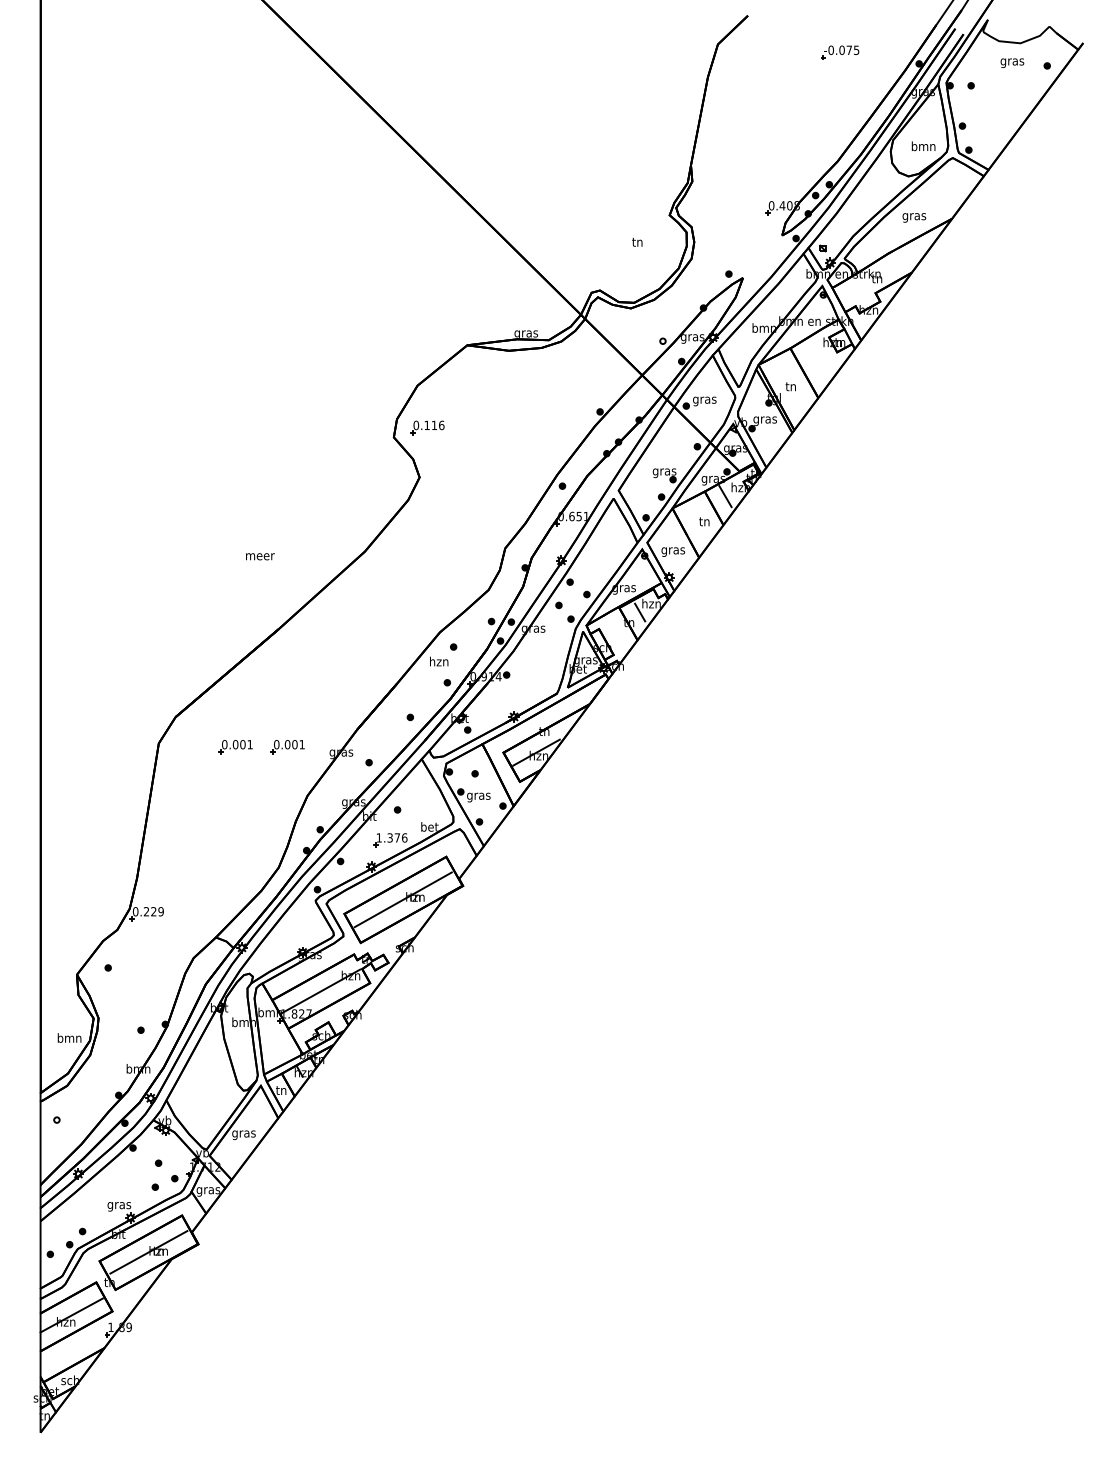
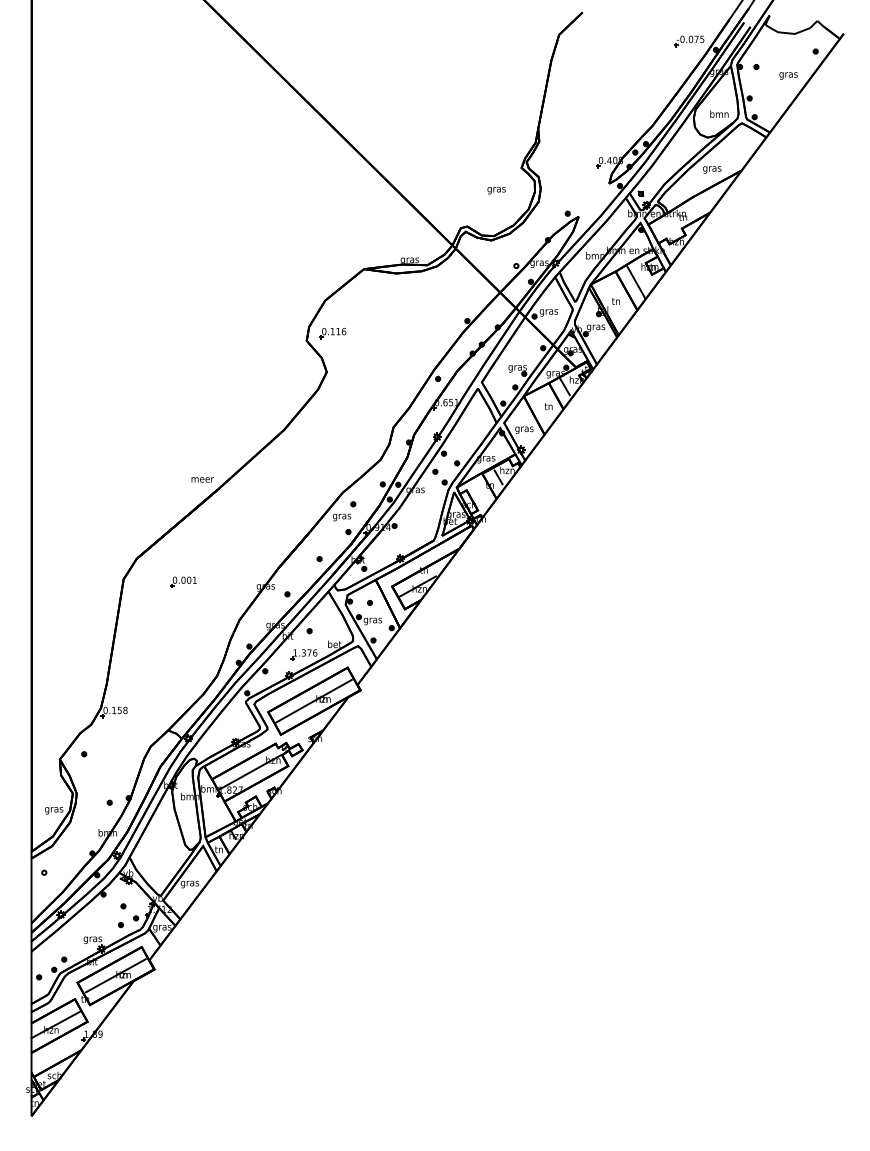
part: (840, 52) -> (689, 41), moved
text: (1012, 62) -> (788, 75), moved
text: (637, 243) -> (496, 189), tn -> gras
line: (816, 361) -> (635, 281), added
text: (260, 556) -> (202, 479), moved
text: (438, 662) -> (341, 516), hzn -> gras
part: (287, 747) -> (223, 582), removed
text: (153, 911) -> (119, 710), 0.229 -> 0.158
text: (69, 1039) -> (54, 809), bmn -> gras

